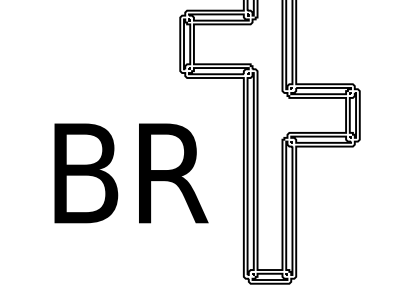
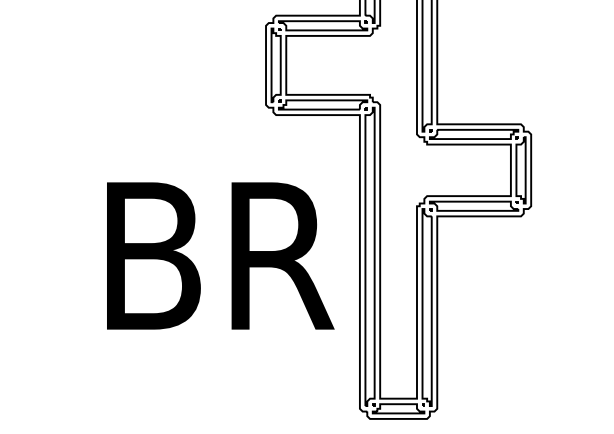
text: (131, 173) -> (220, 256), moved

